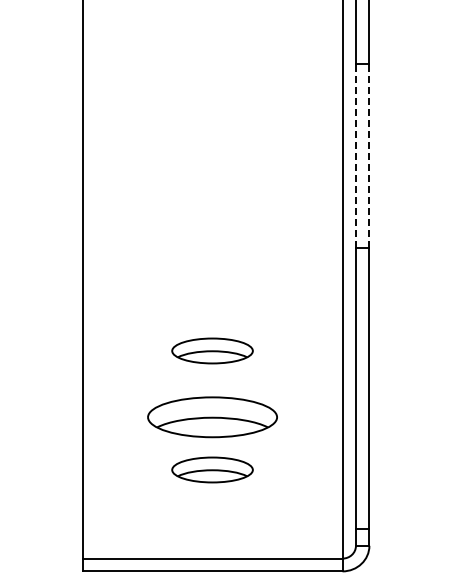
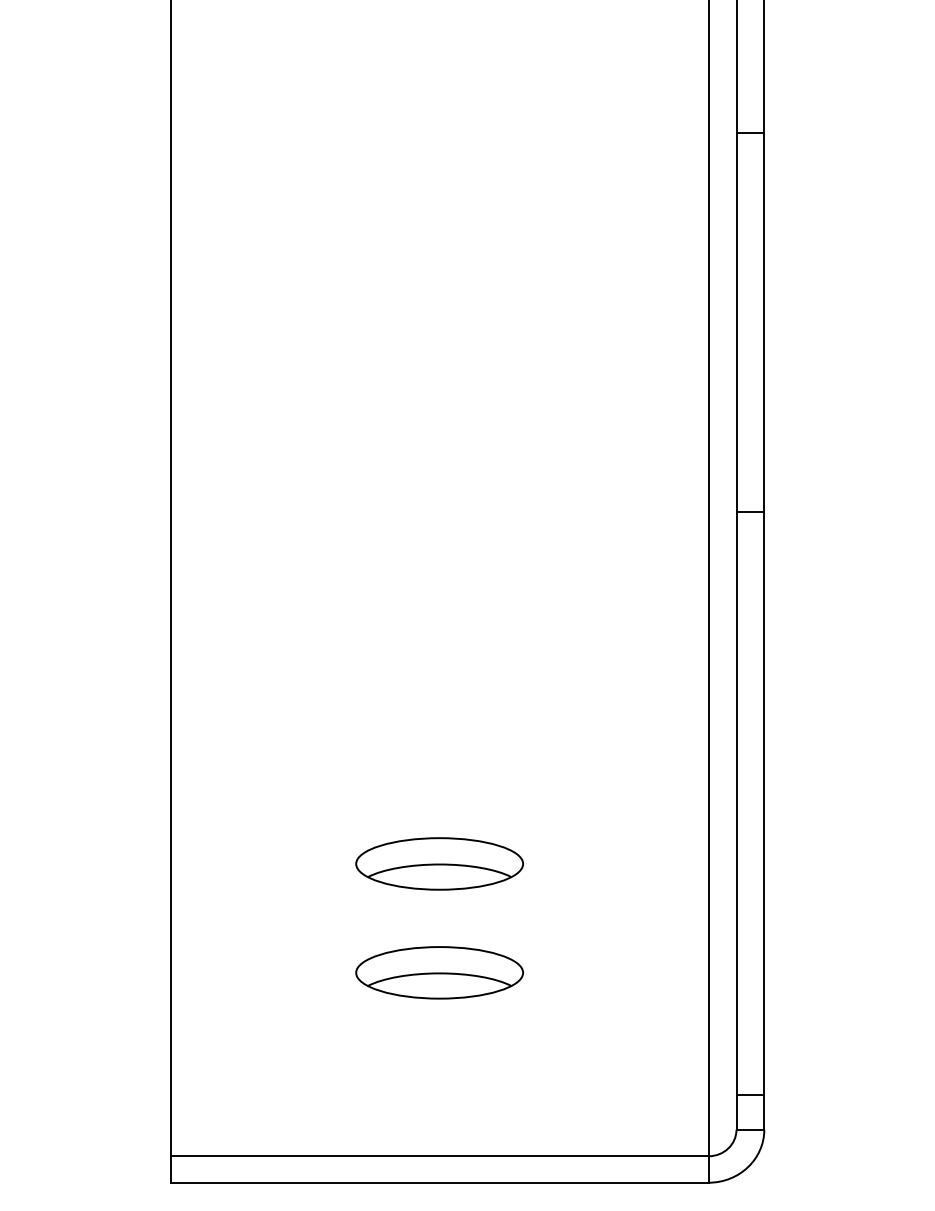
line: (355, 155) -> (735, 321), dashed -> solid
line: (369, 155) -> (764, 321), dashed -> solid
part: (212, 350) -> (439, 725), removed
part: (212, 417) -> (439, 864), size x0.62

